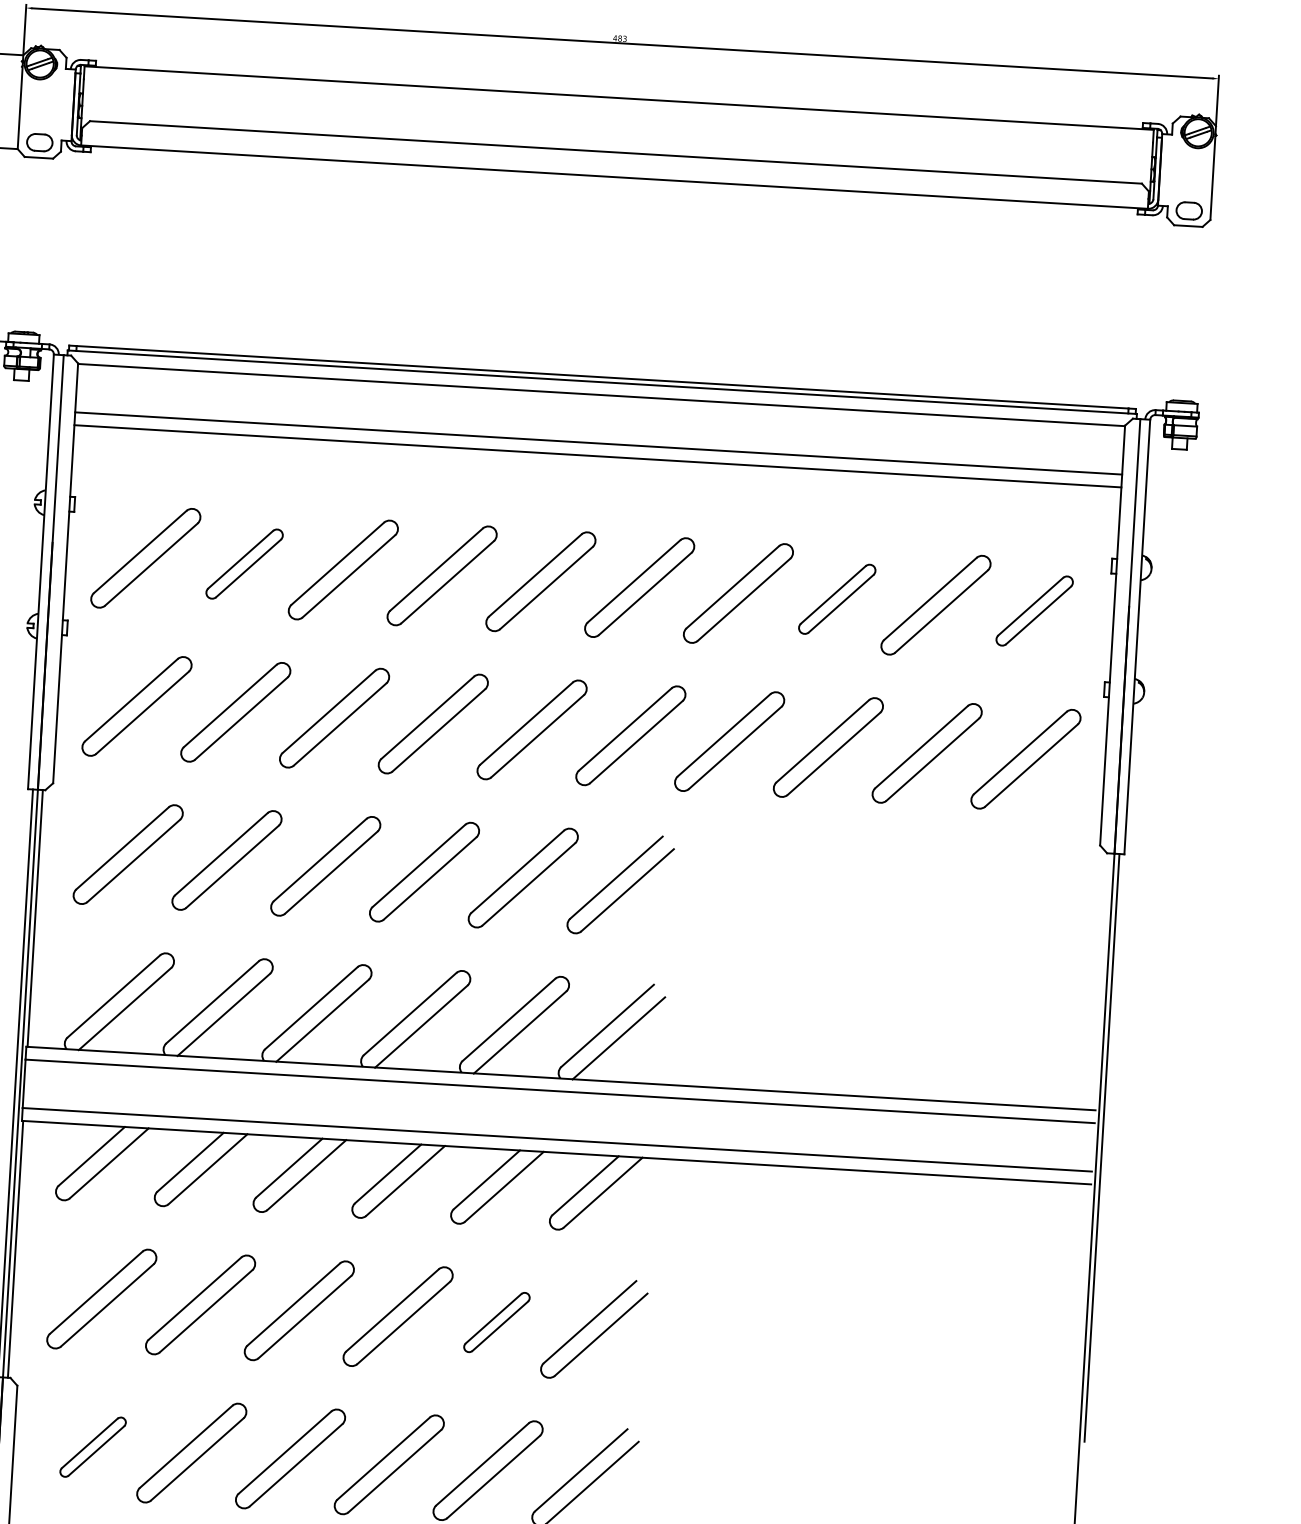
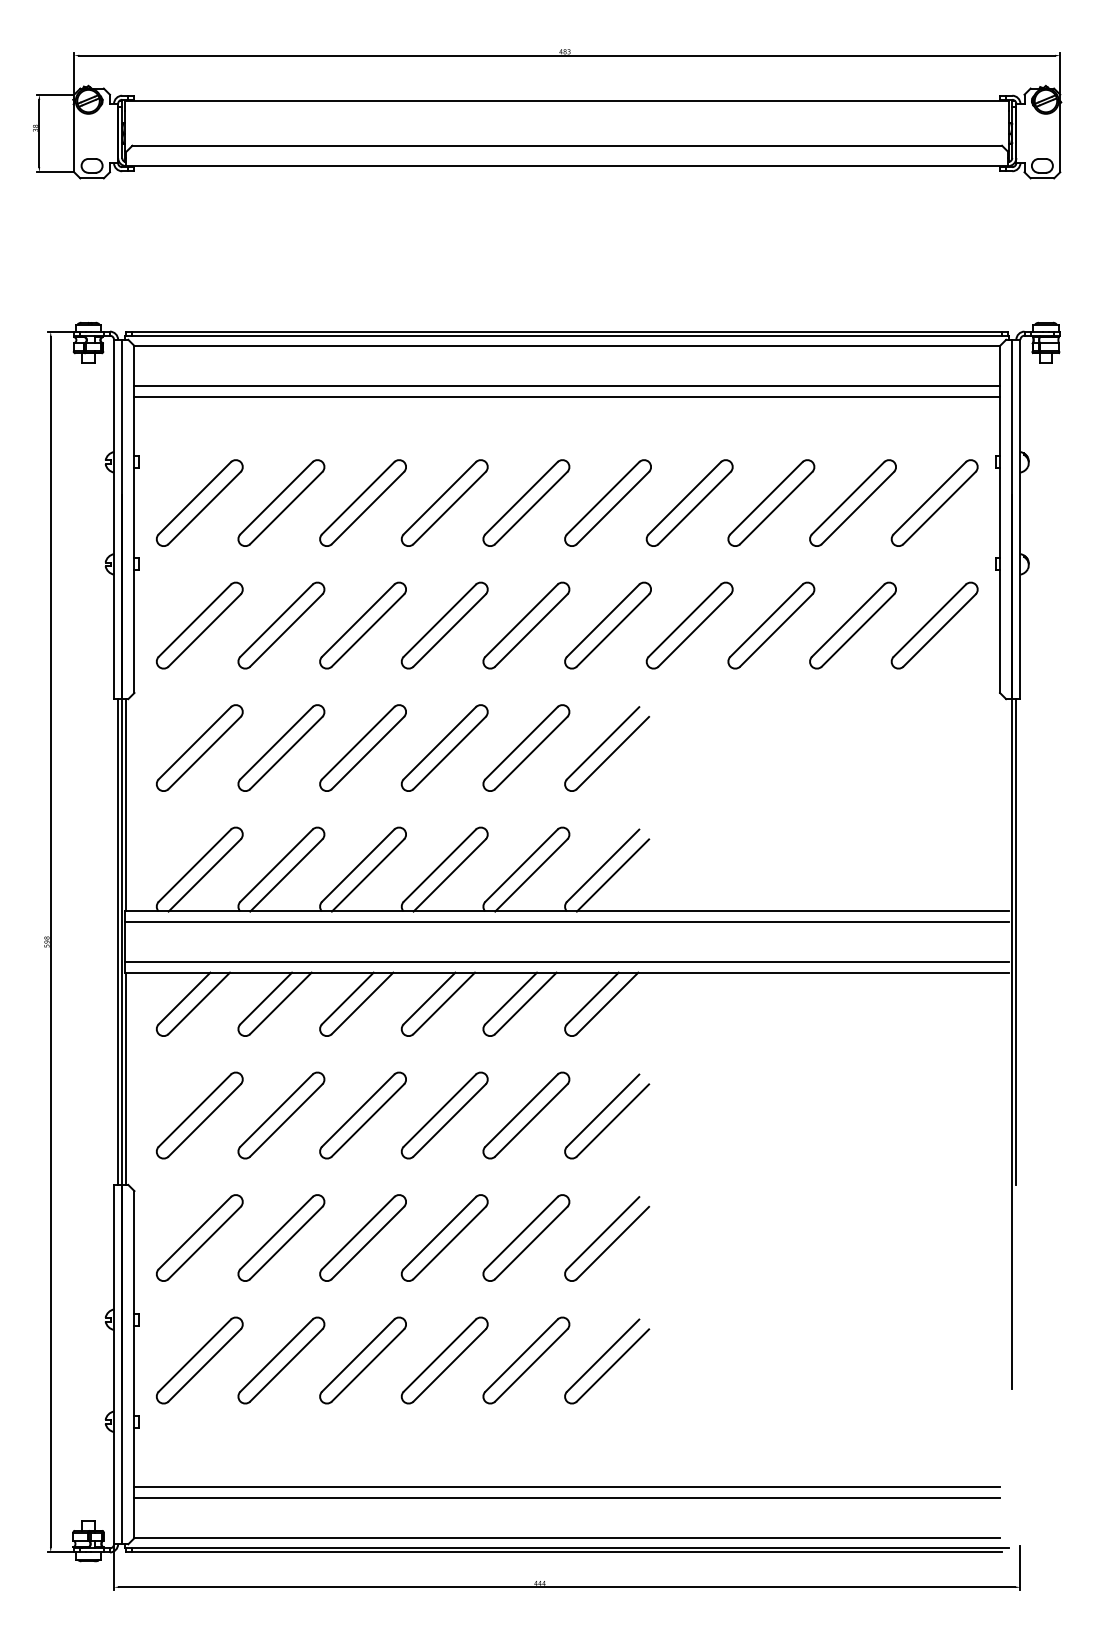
part: (244, 563) -> (281, 502), size x1.43
part: (837, 598) -> (771, 502), size x1.43
part: (1034, 610) -> (934, 502), size x1.43
part: (497, 1322) -> (526, 1115), size x1.67
part: (92, 1446) -> (199, 1237), size x1.67

